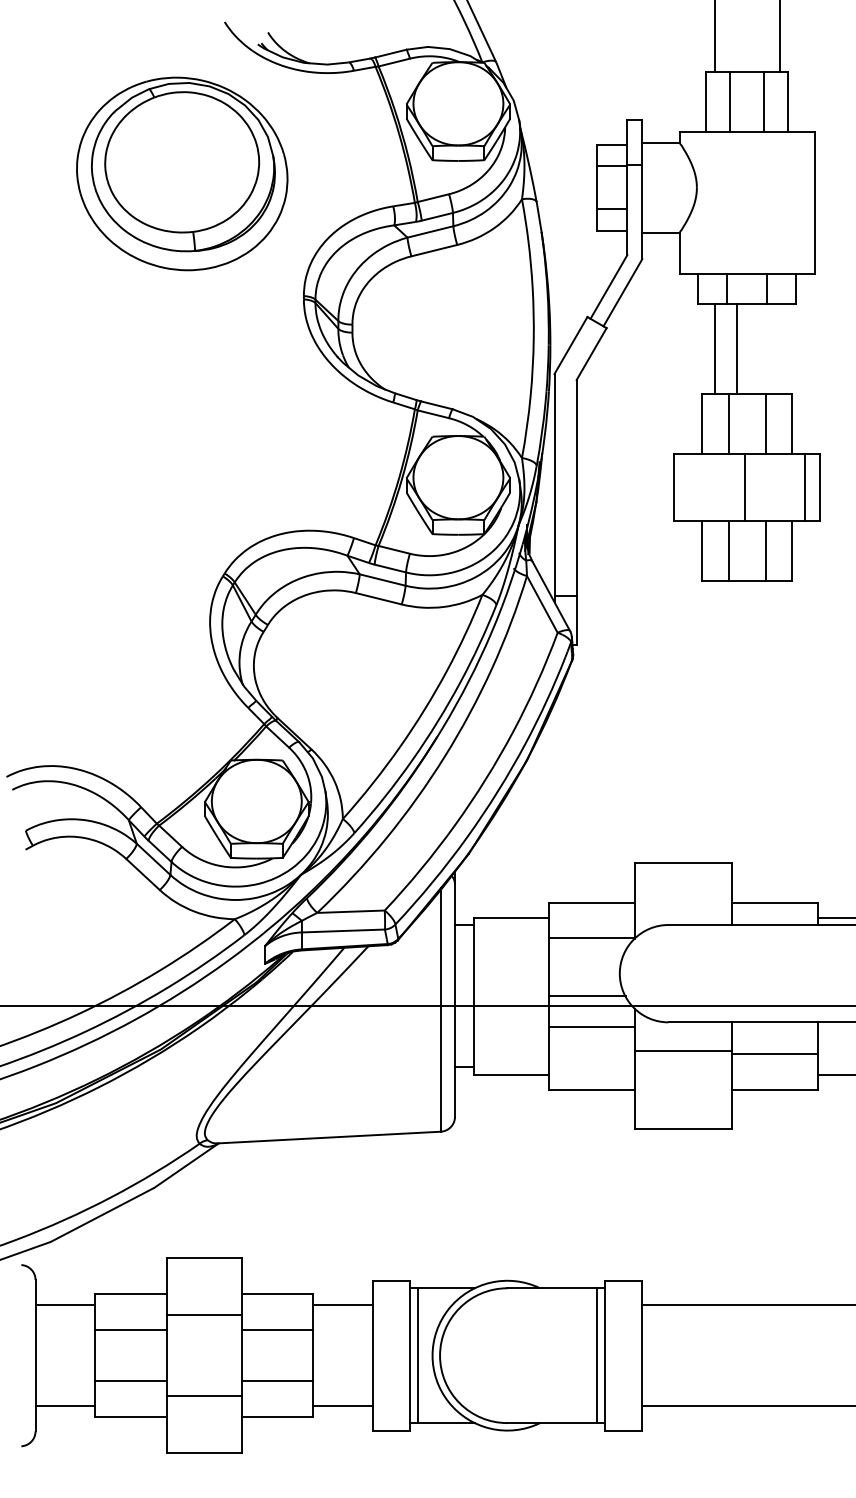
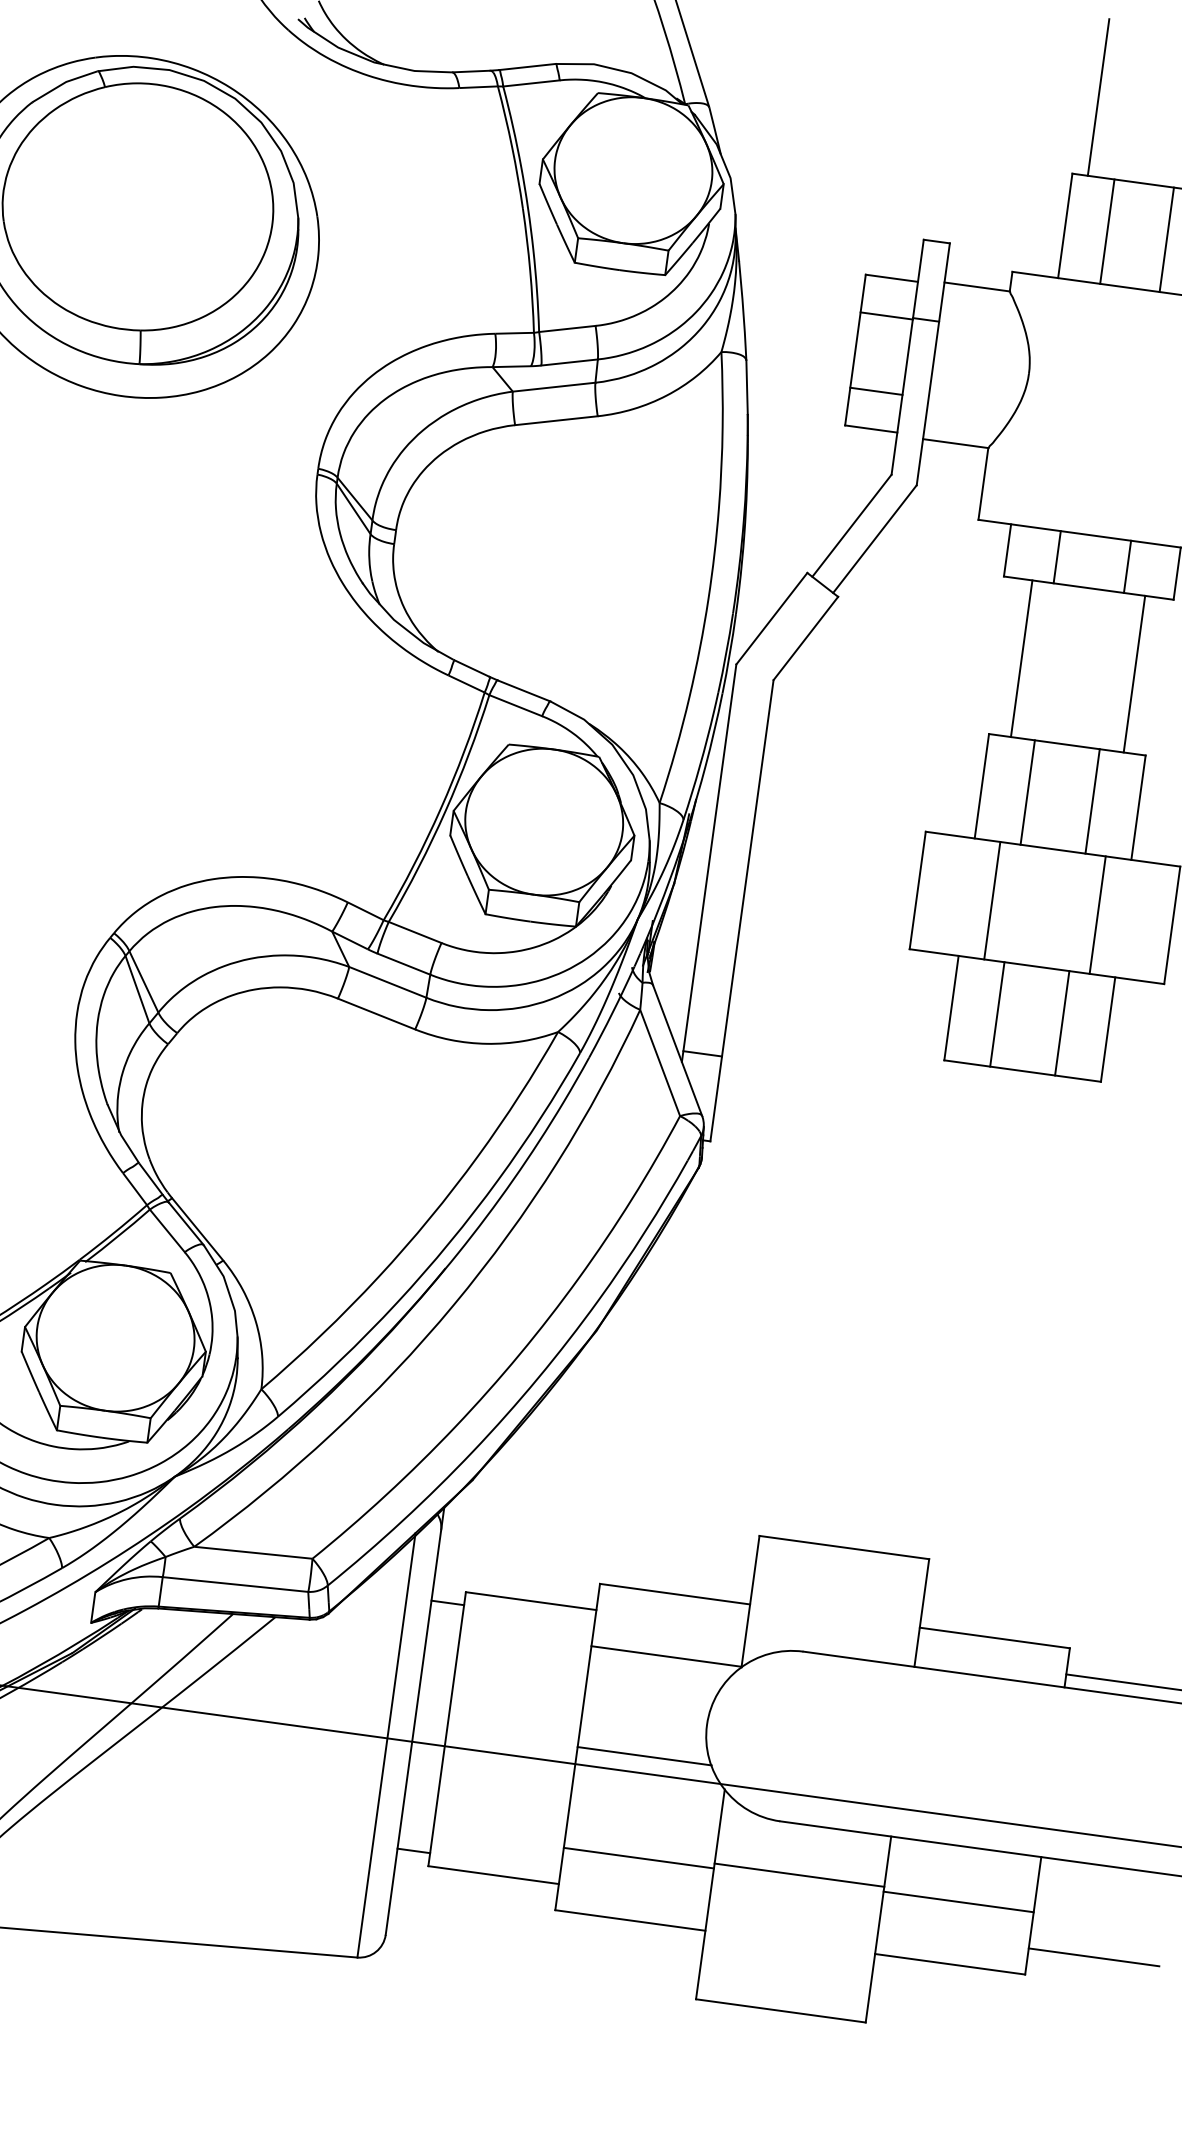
line: (736, 348) -> (1134, 673), moved
line: (744, 487) -> (991, 900), moved
line: (805, 487) -> (1097, 915), moved
line: (591, 1027) -> (638, 1858), moved

